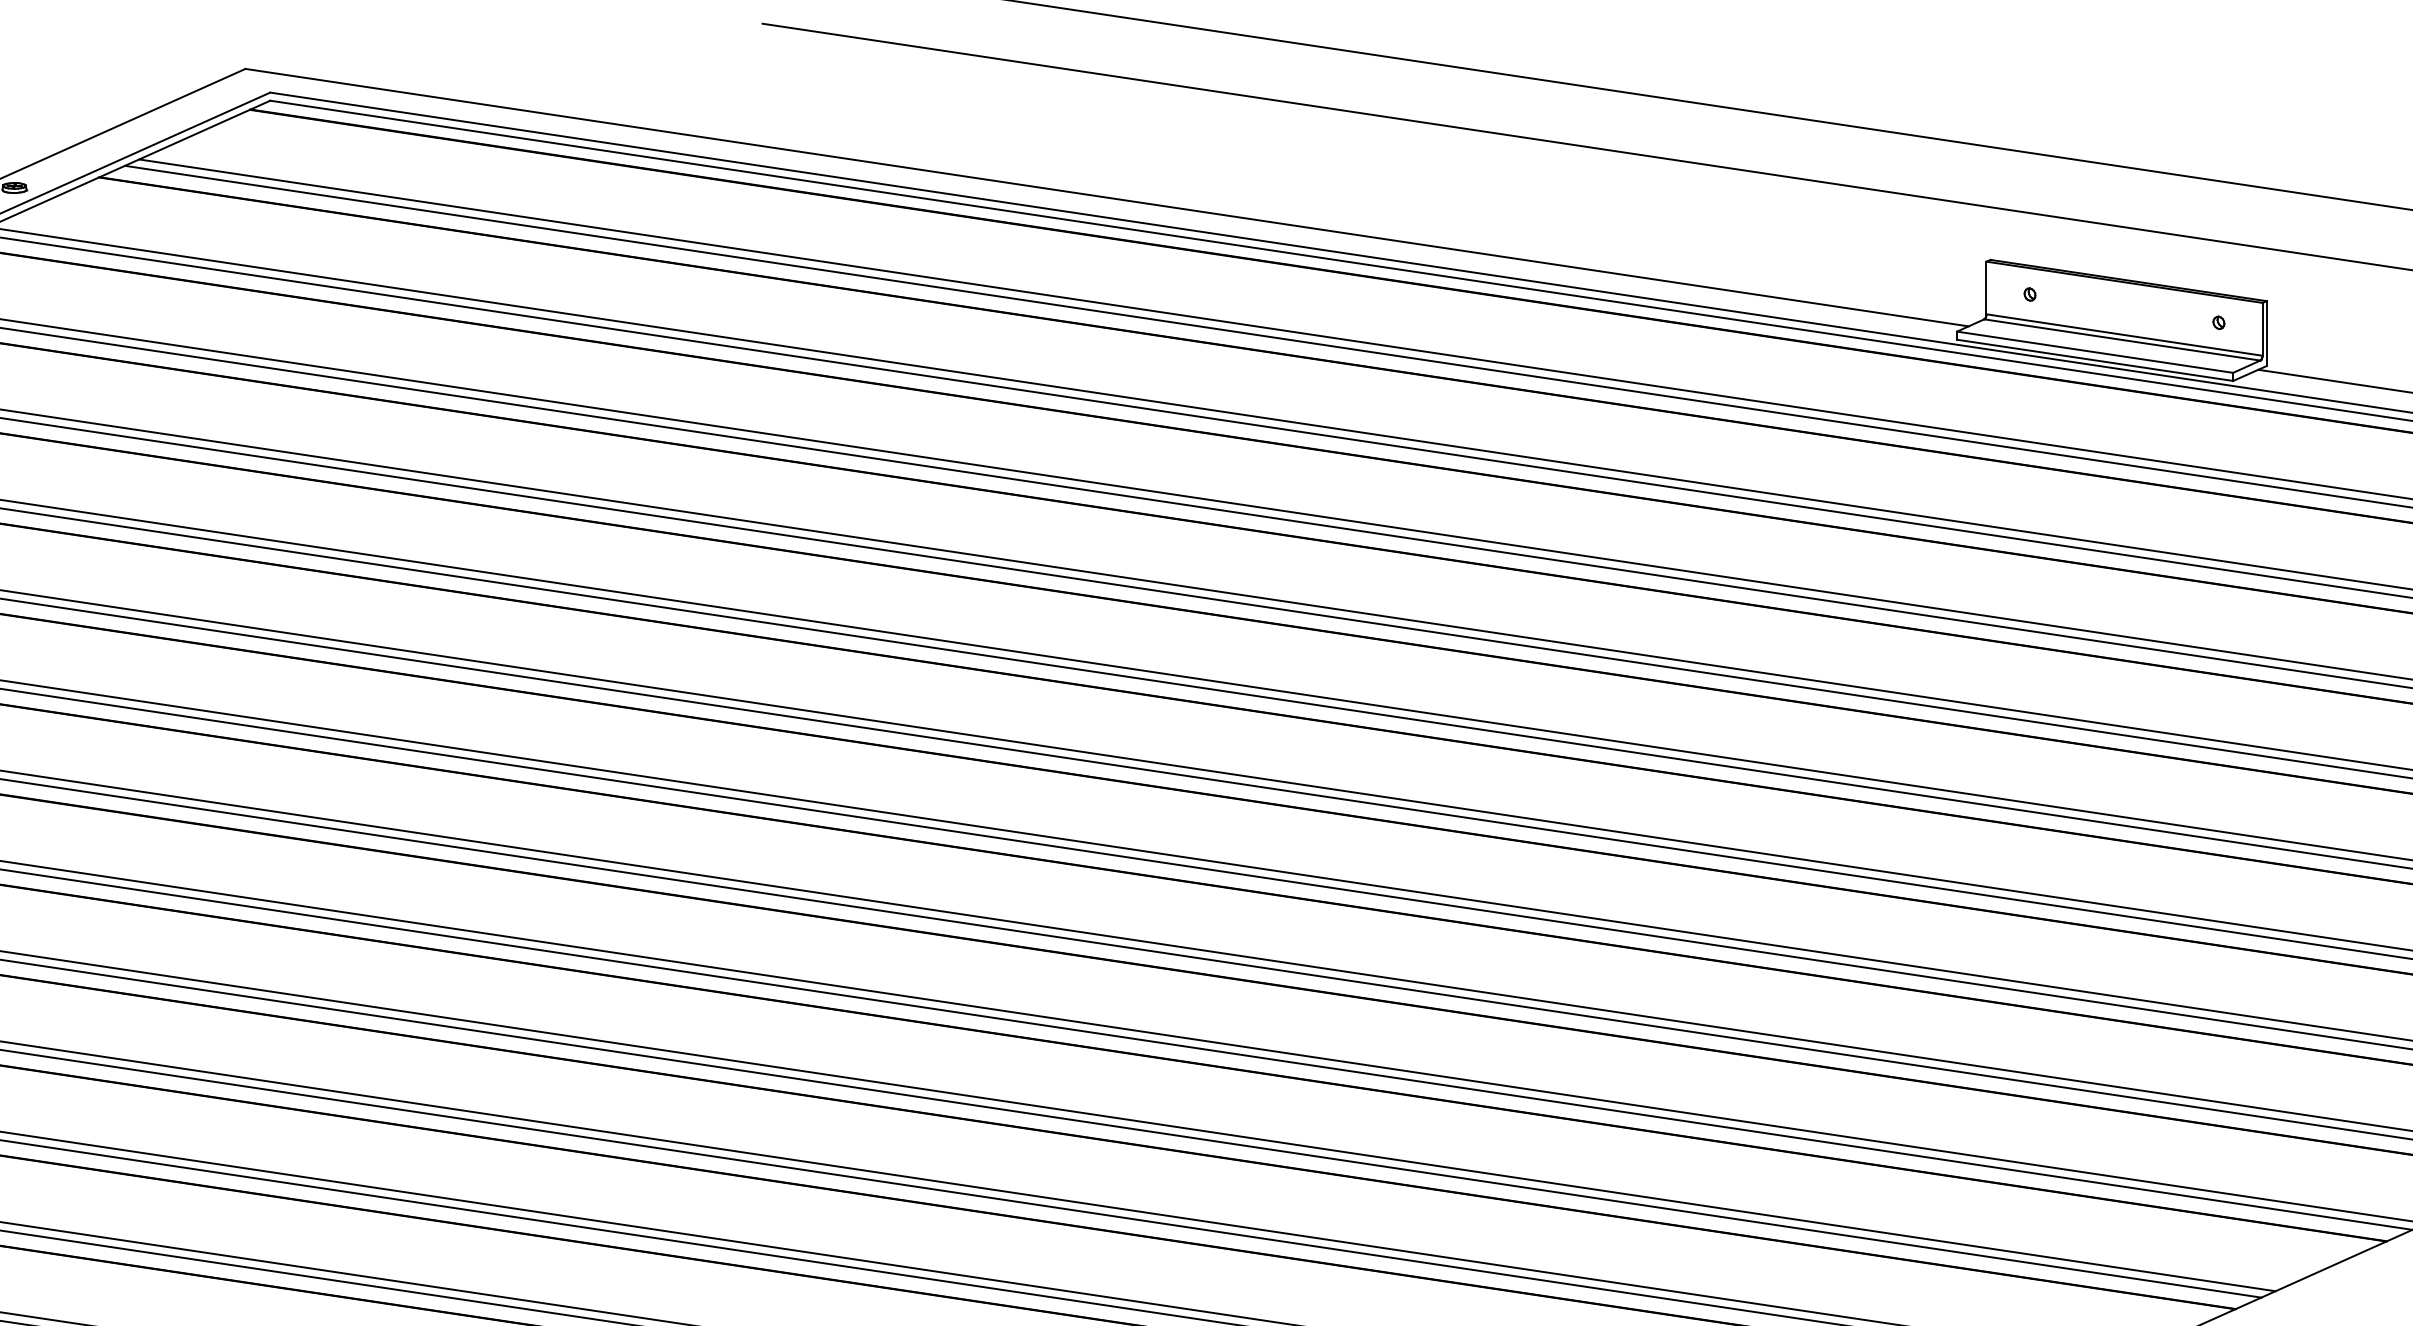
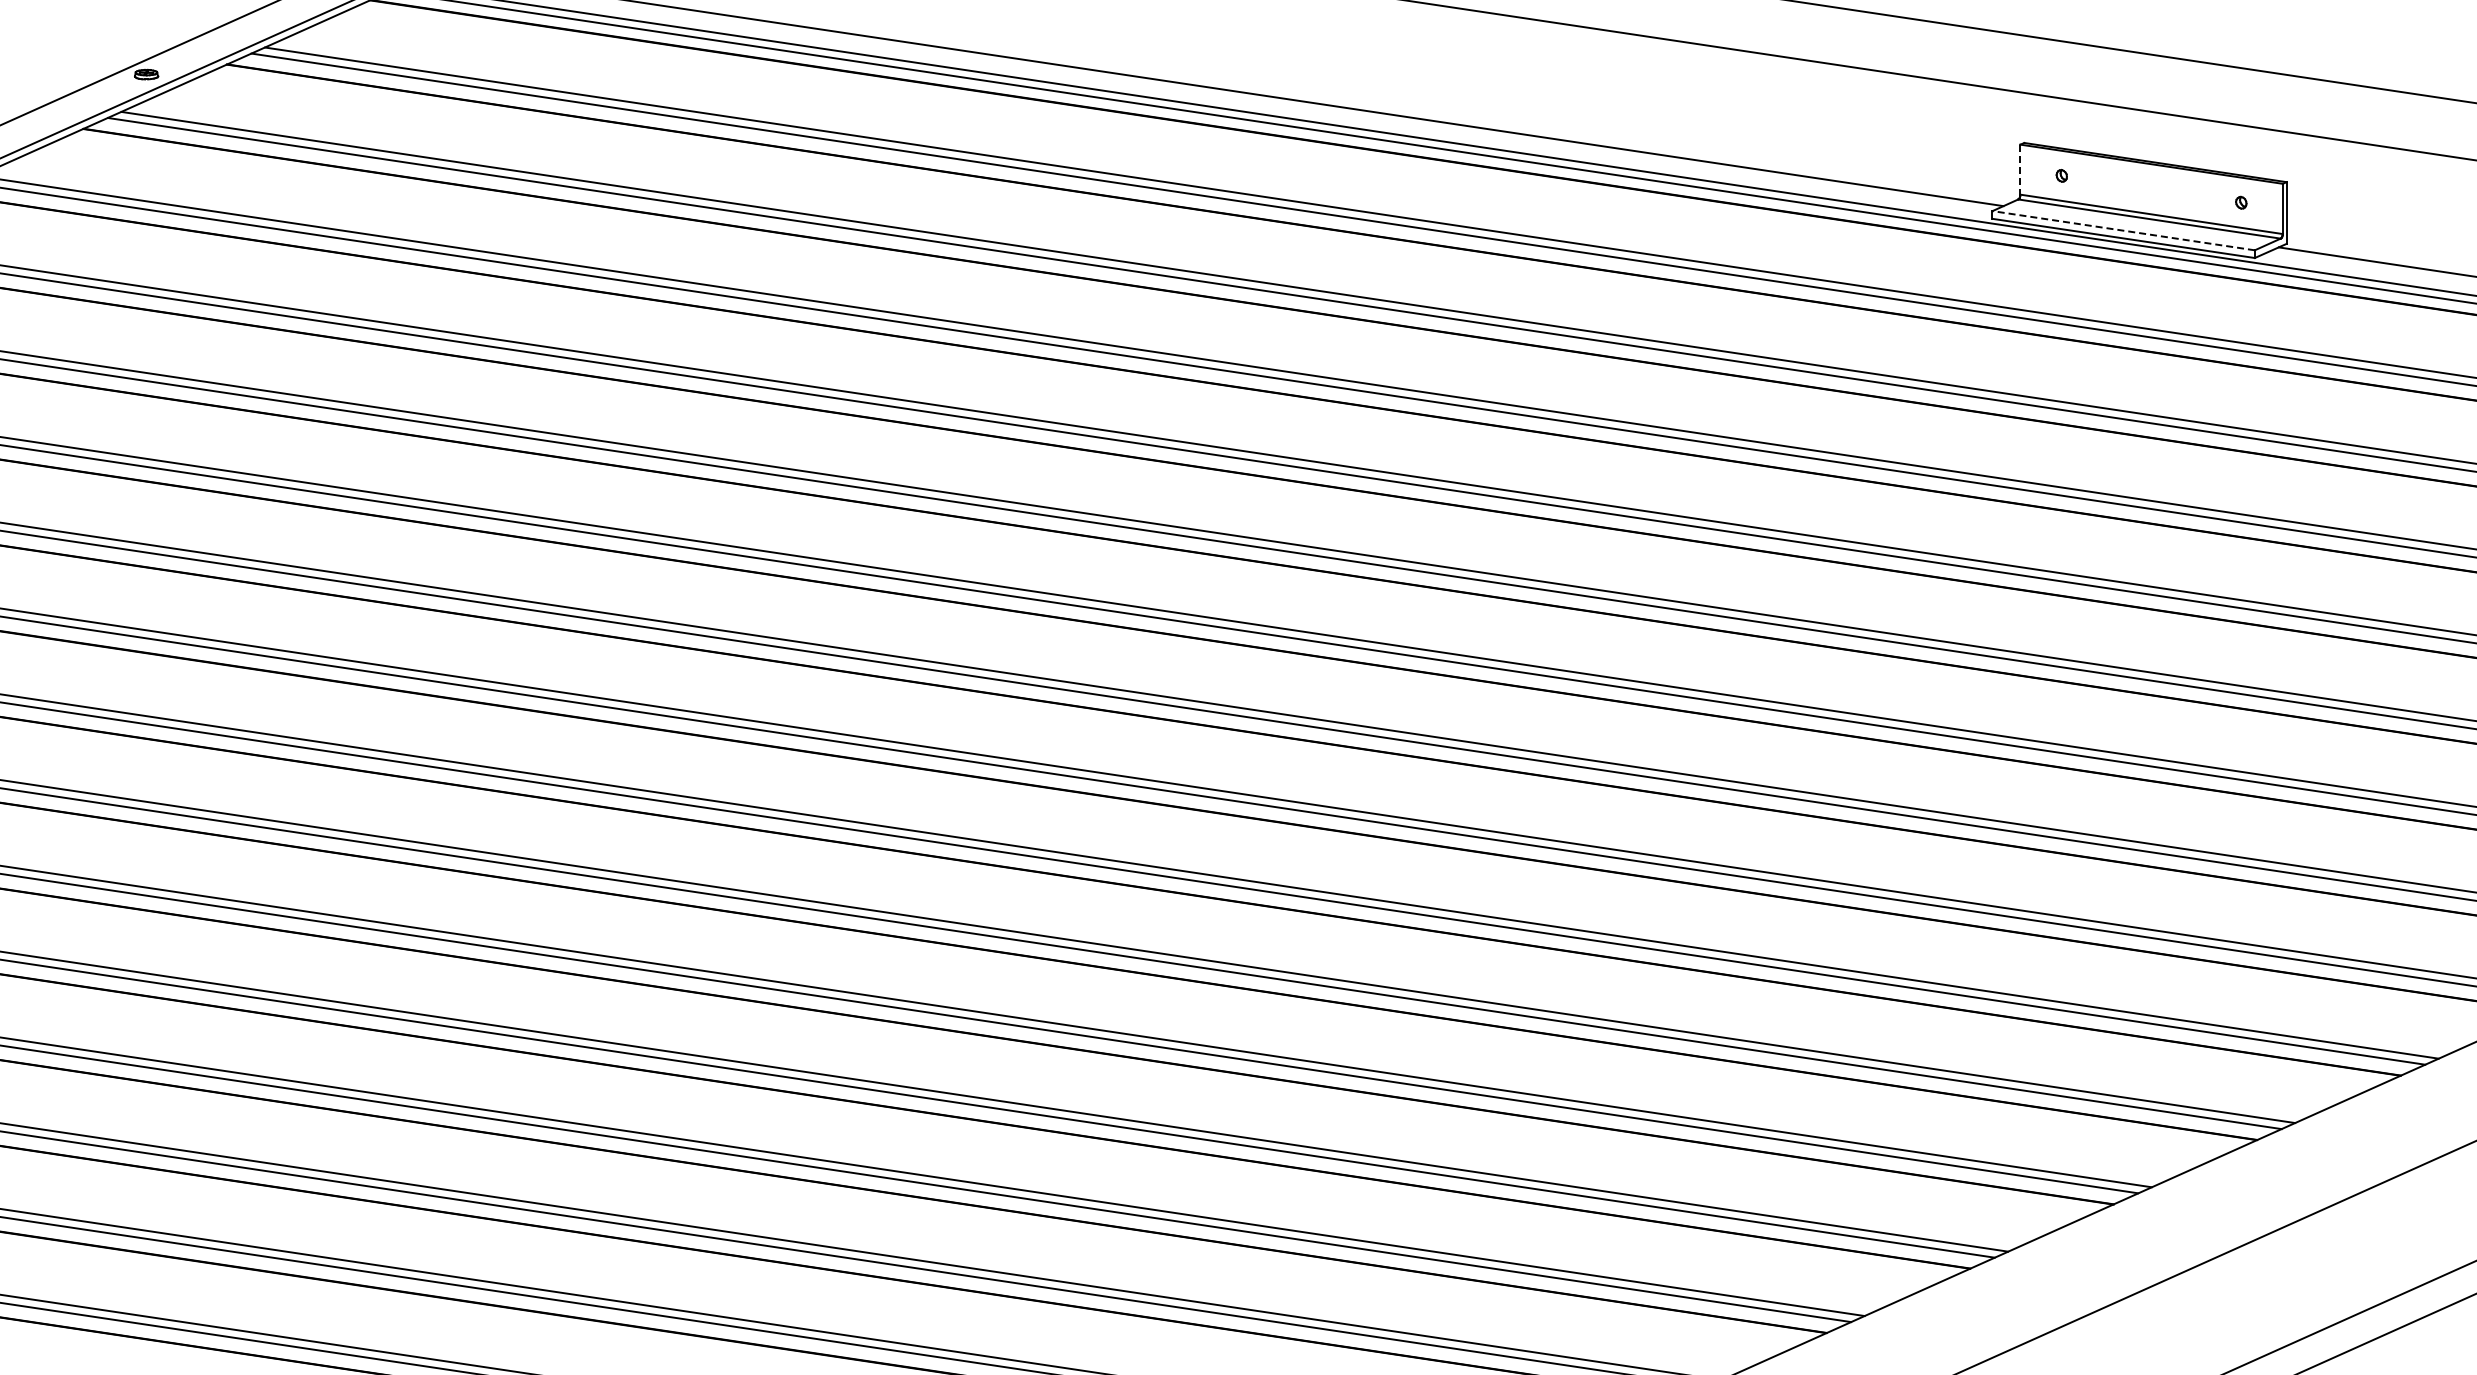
line: (1986, 288) -> (2020, 170), solid -> dashed
line: (2094, 352) -> (2123, 230), solid -> dashed

